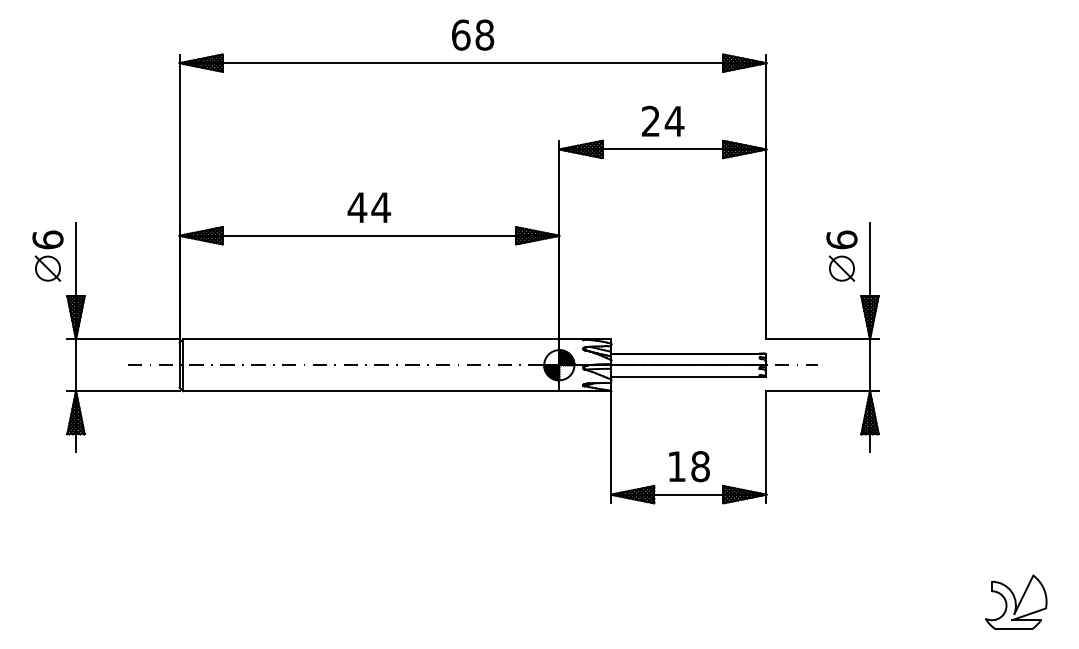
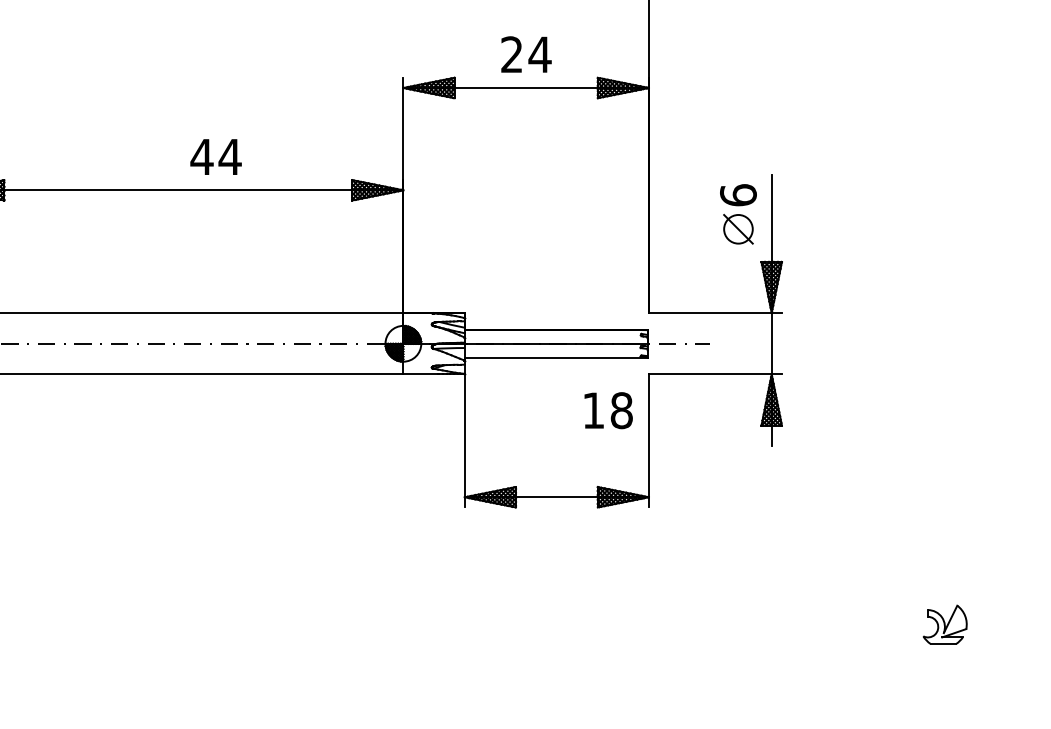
text: (368, 207) -> (215, 156), moved
text: (689, 466) -> (608, 410), moved
part: (1016, 601) -> (945, 623), size x0.6

